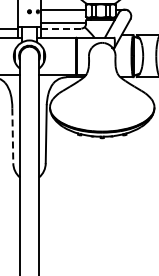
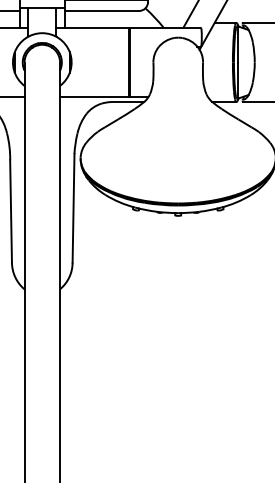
line: (61, 28) -> (102, 10), dashed -> solid
line: (12, 136) -> (10, 212), dashed -> solid

